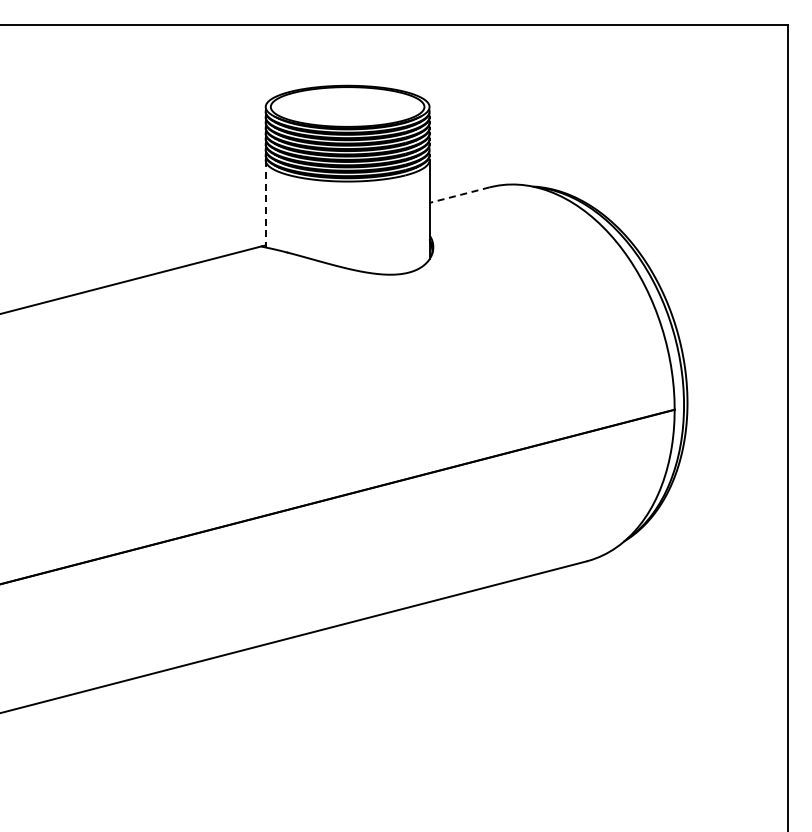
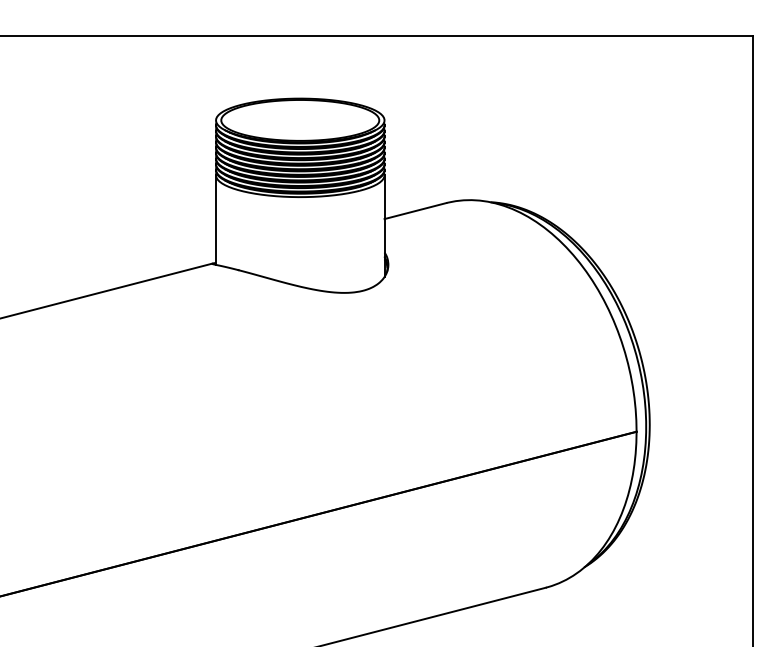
line: (459, 195) -> (415, 211), dashed -> solid
line: (265, 203) -> (215, 219), dashed -> solid

